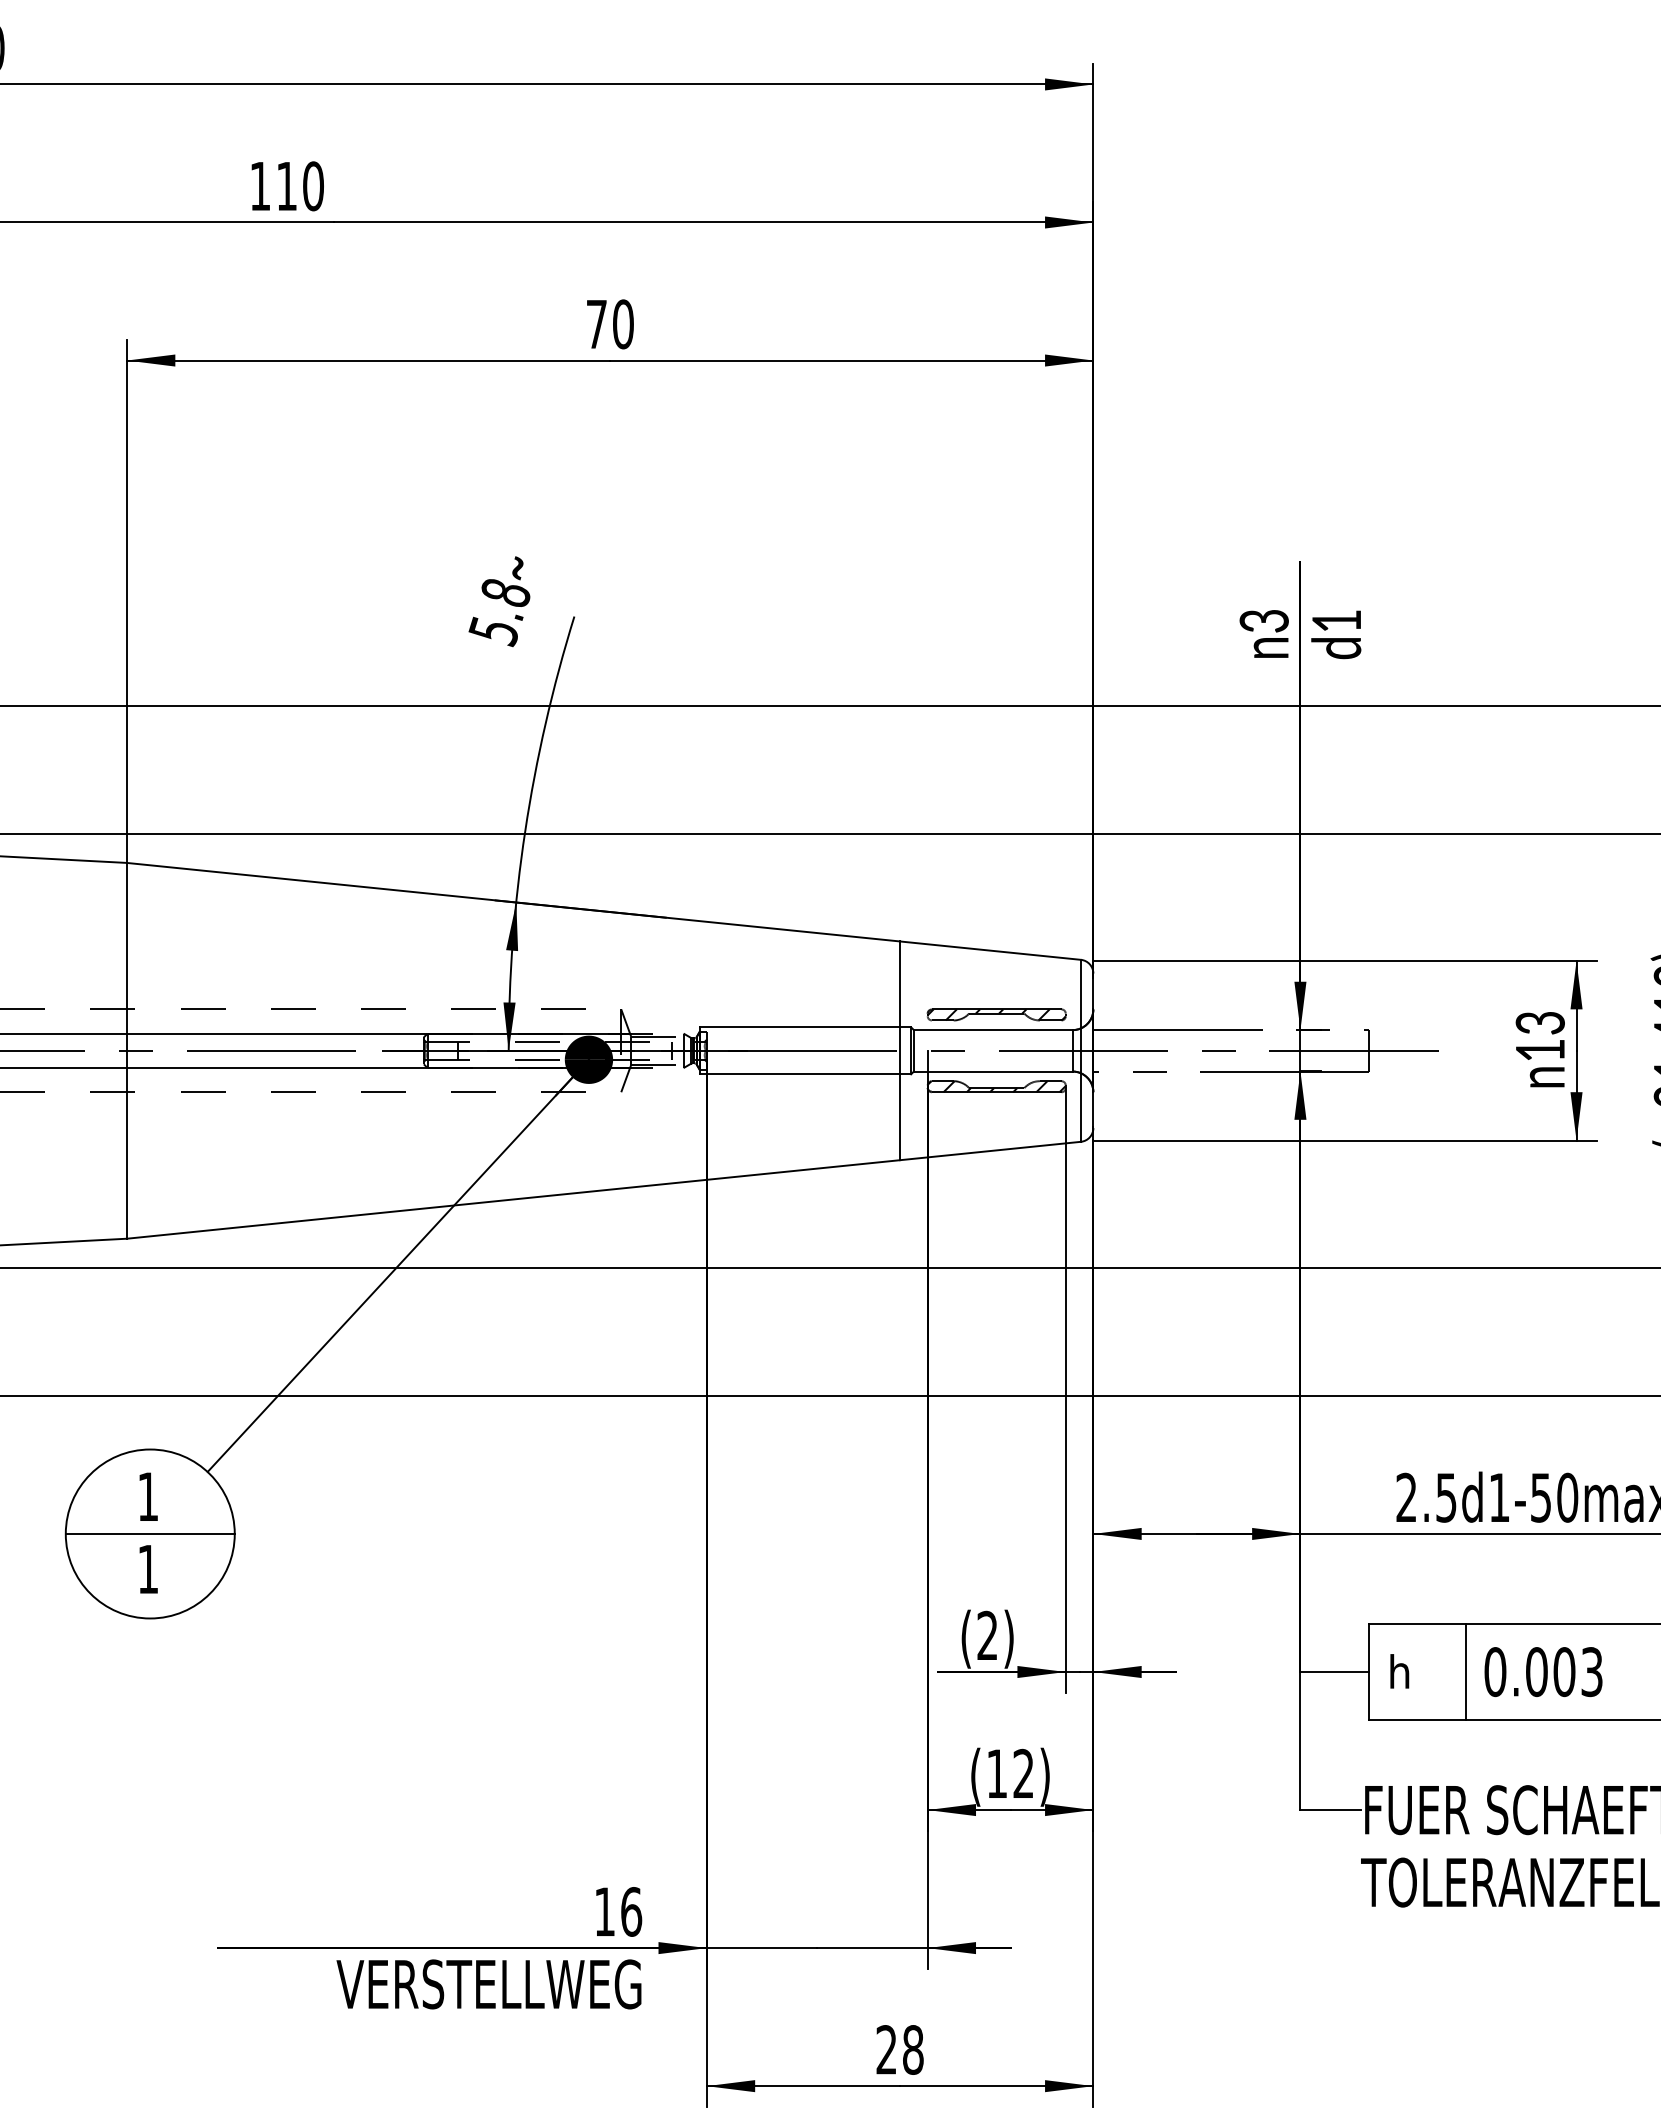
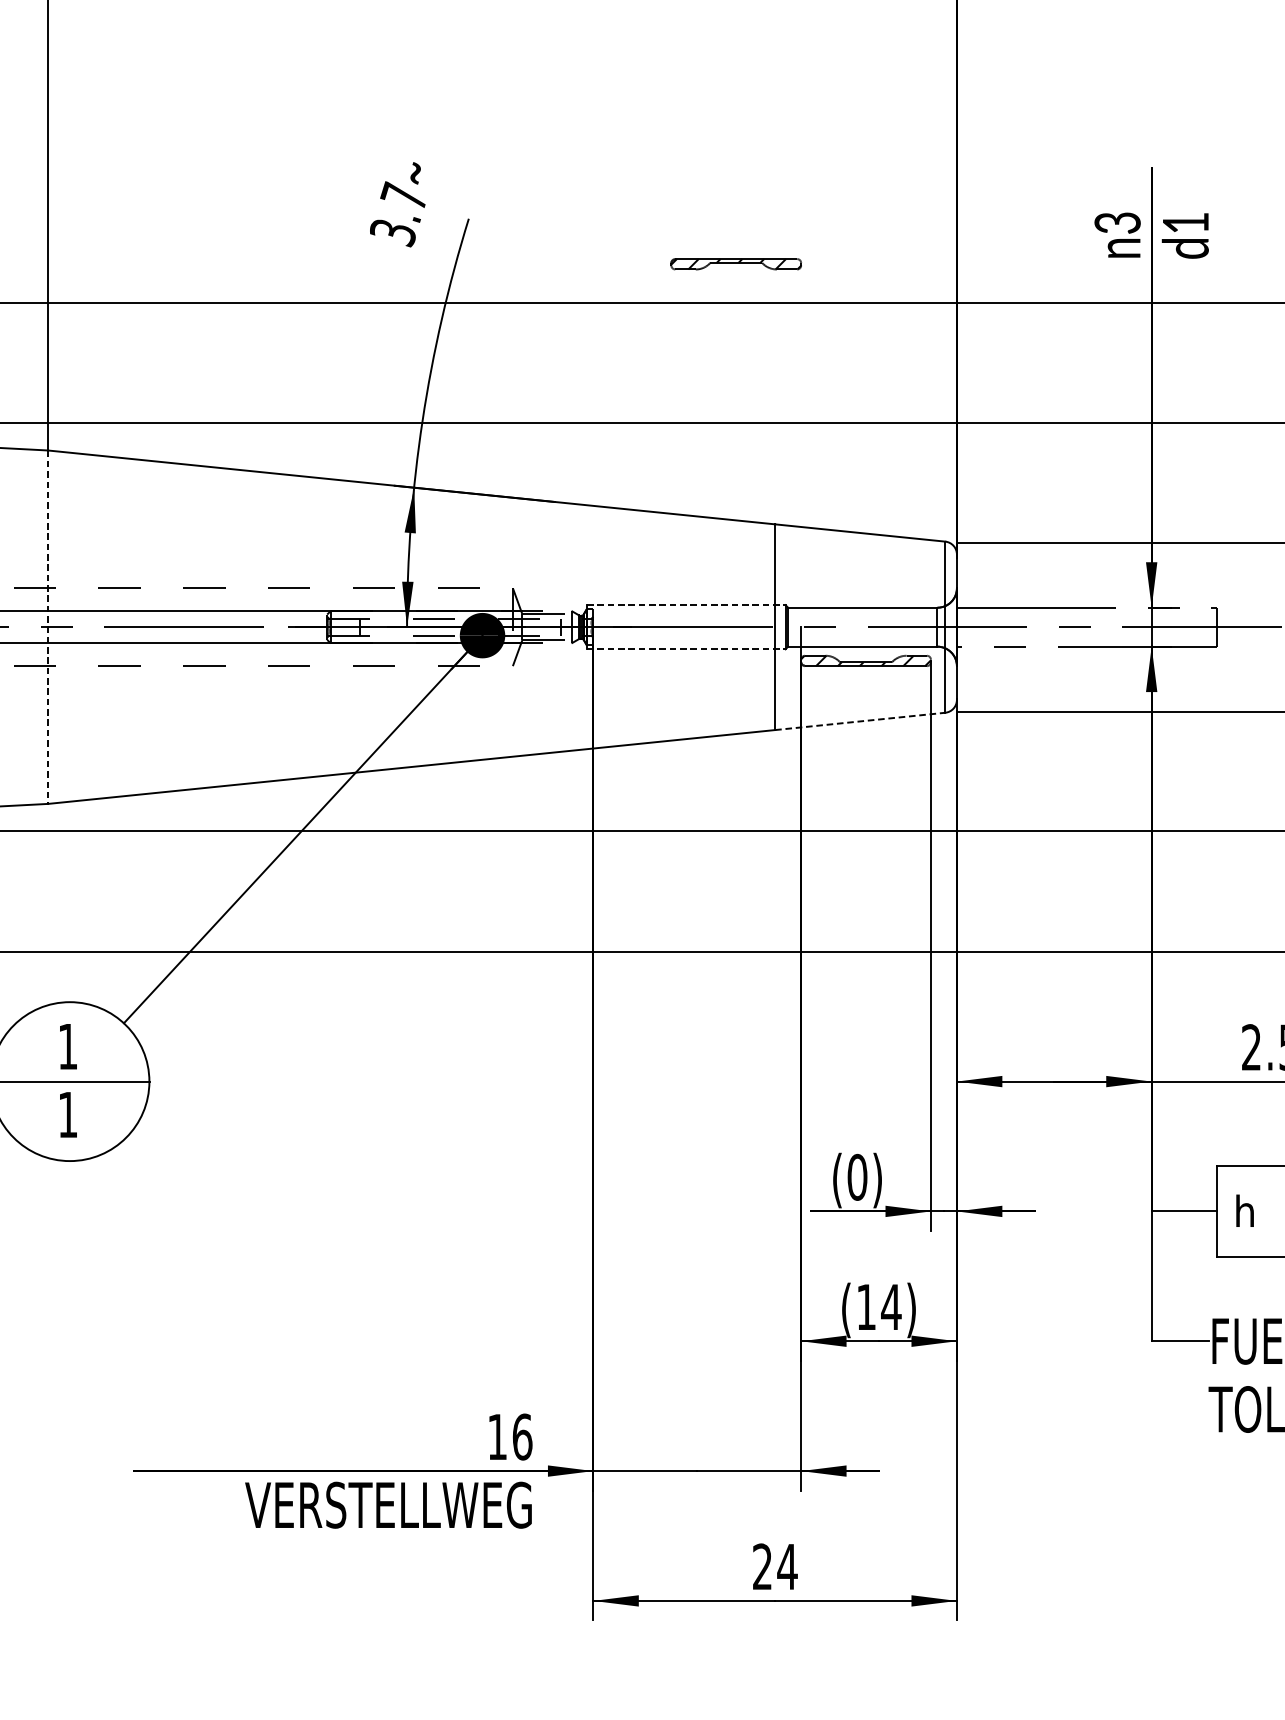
text: (499, 611) -> (398, 214), 5.8 -> 3.7
part: (996, 1014) -> (736, 263), moved
line: (805, 1027) -> (686, 605), solid -> dashed
line: (127, 1050) -> (48, 626), solid -> dashed
line: (805, 1074) -> (686, 649), solid -> dashed
line: (990, 1151) -> (860, 721), solid -> dashed
text: (987, 1635) -> (857, 1177), (2) -> (0)
text: (1023, 1772) -> (891, 1305), (12) -> (14)
text: (913, 2049) -> (787, 1566), 28 -> 24

